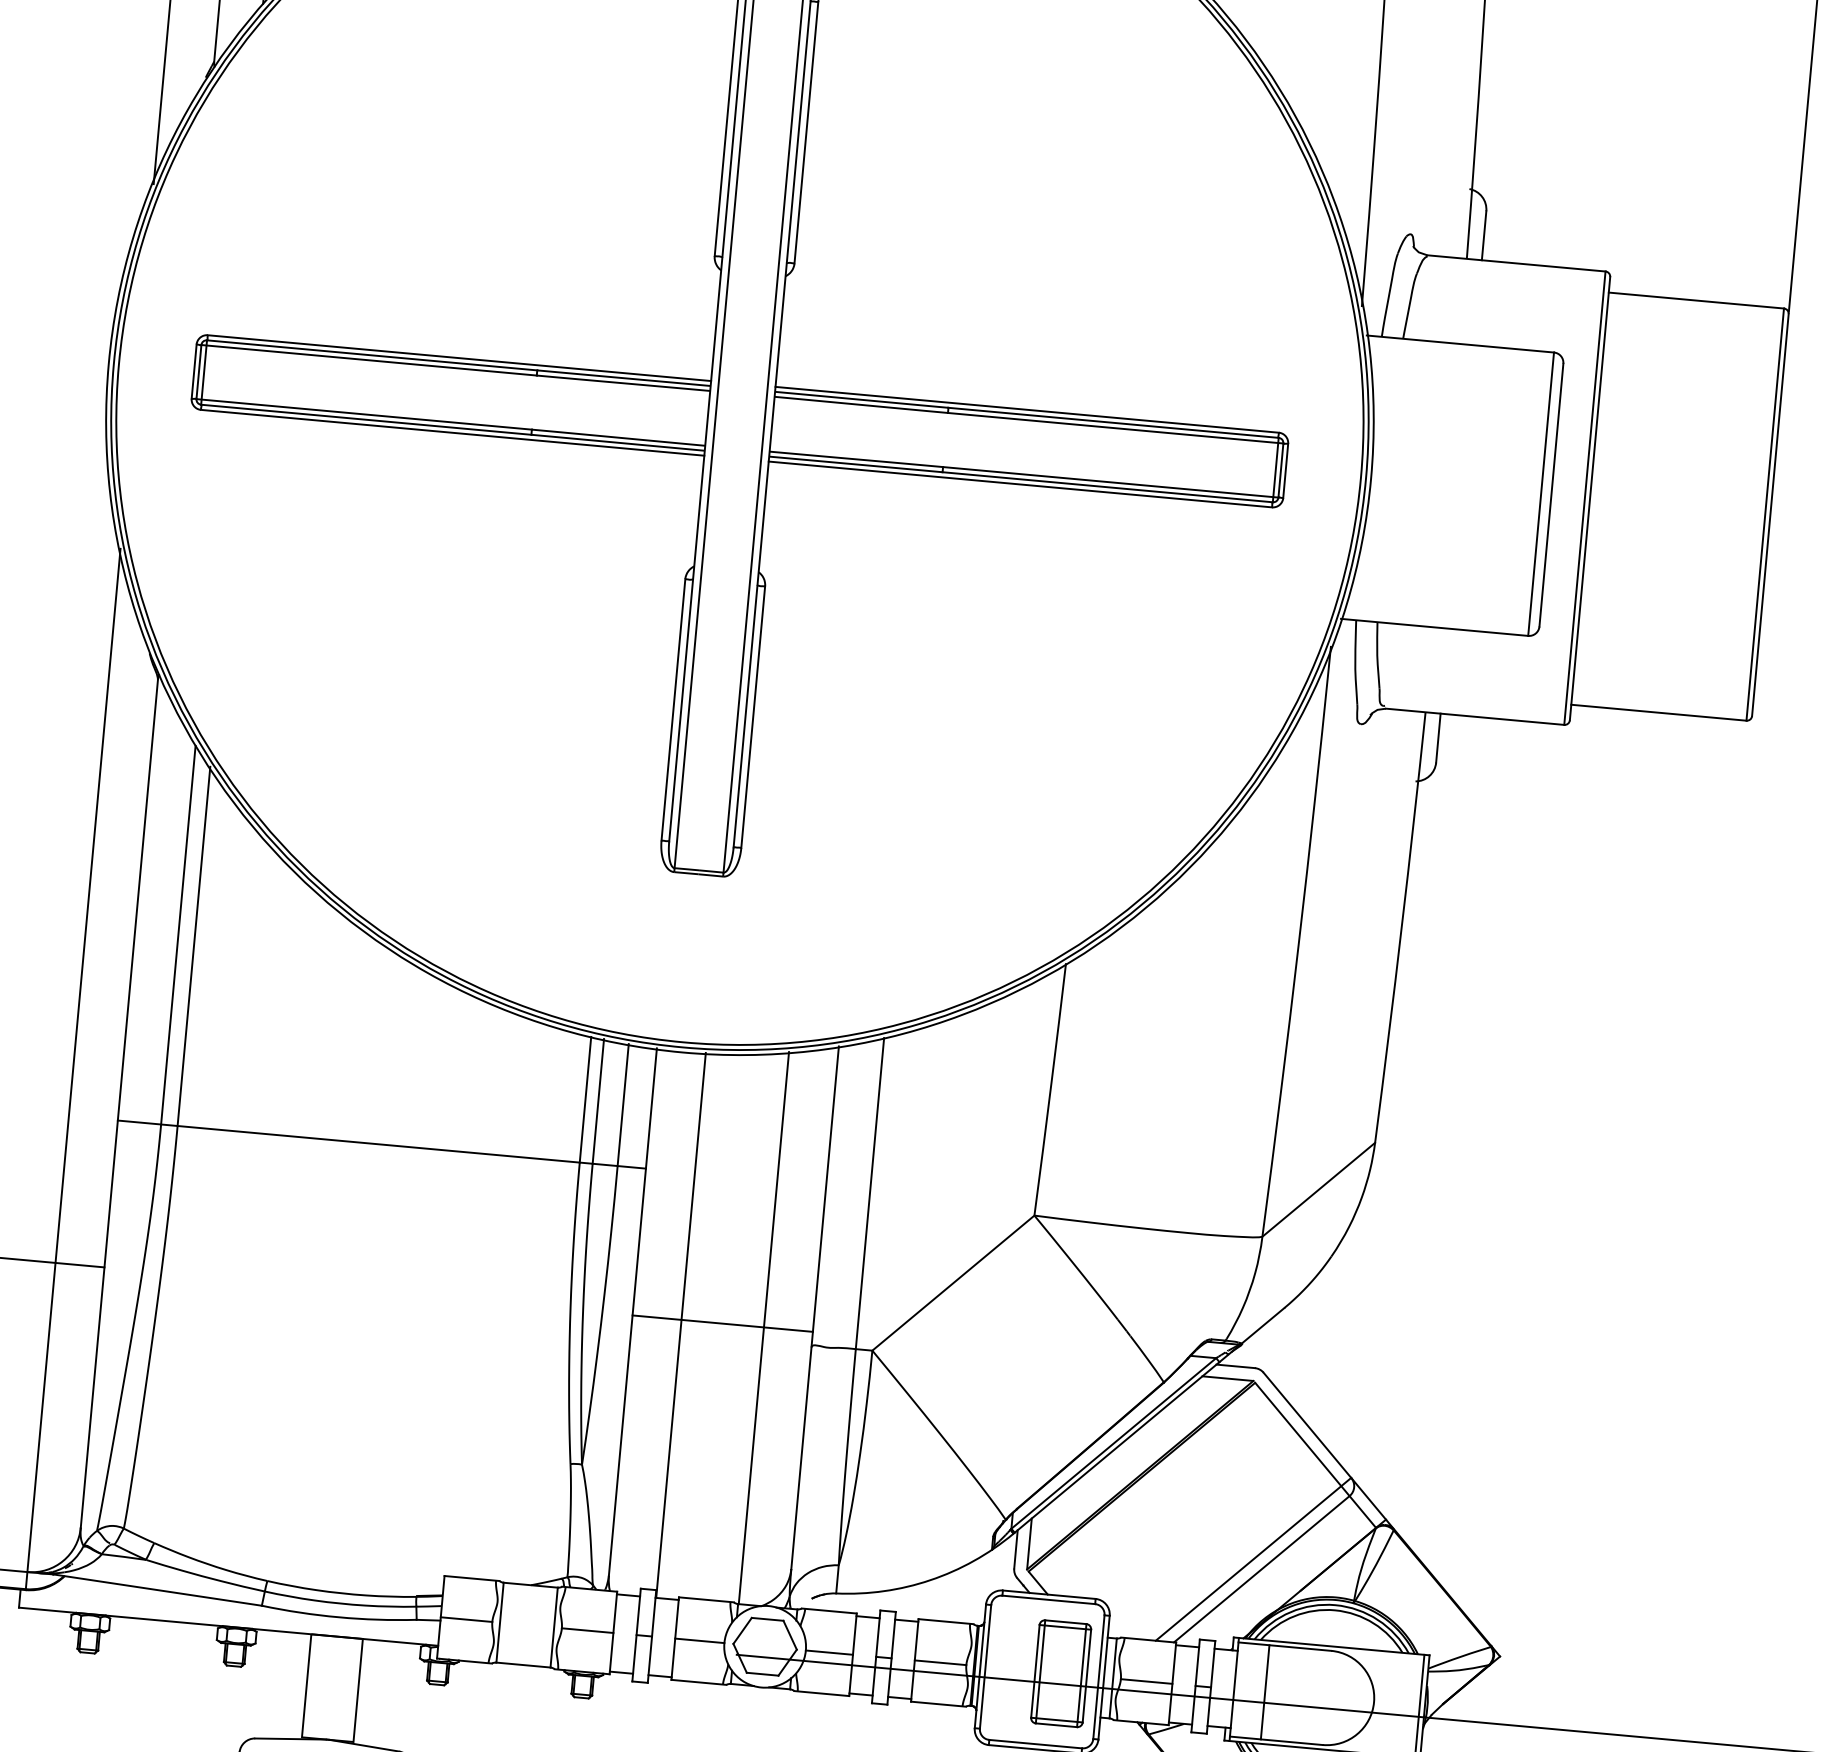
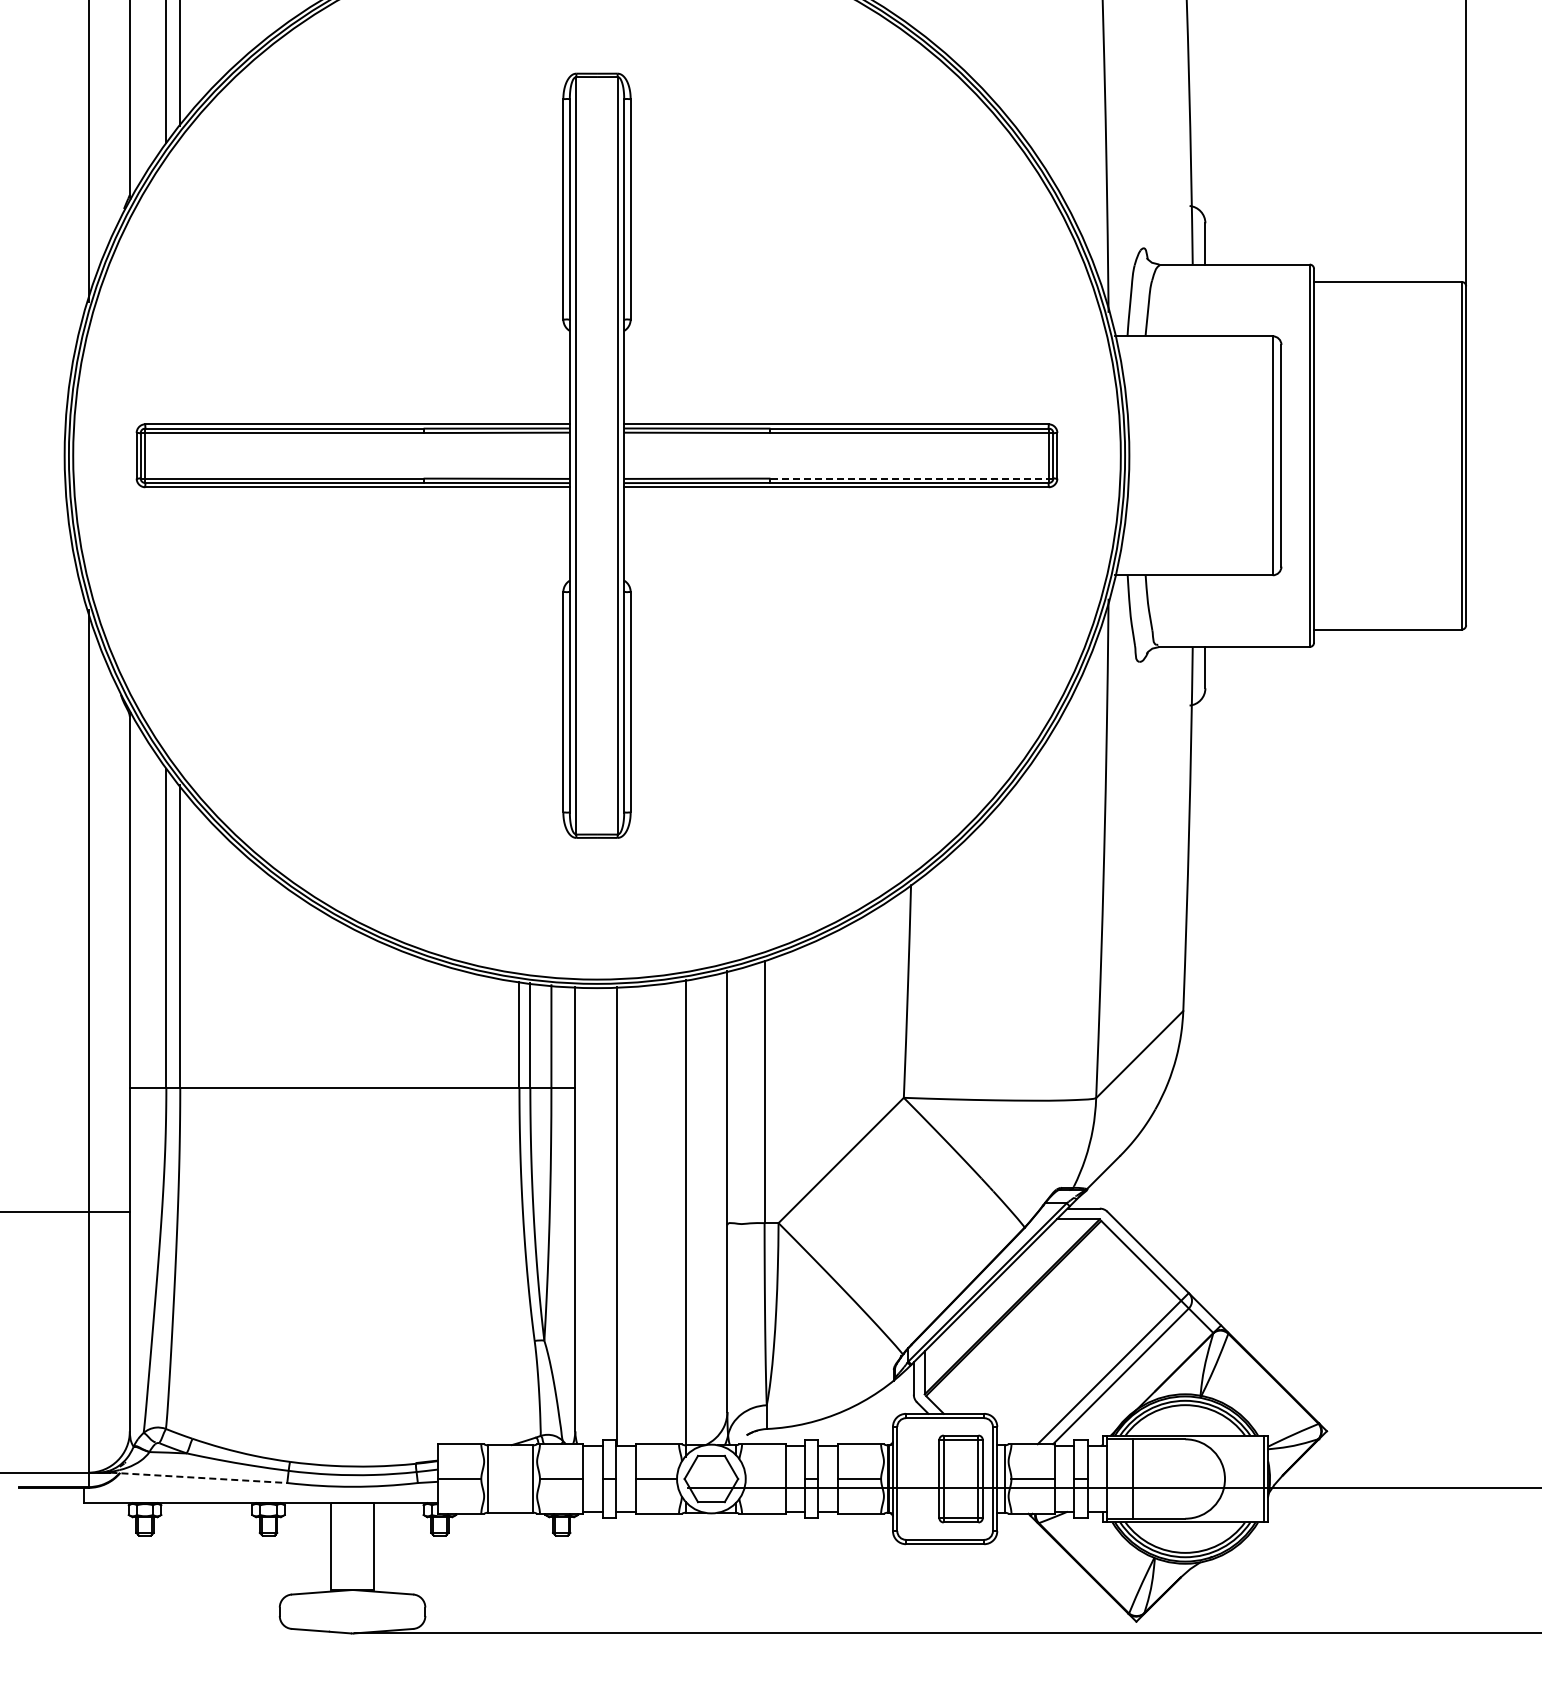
line: (1110, 482) -> (911, 478), solid -> dashed
line: (722, 1323) -> (651, 1211), removed
line: (157, 1589) -> (198, 1477), solid -> dashed
line: (829, 1653) -> (765, 1479), removed

